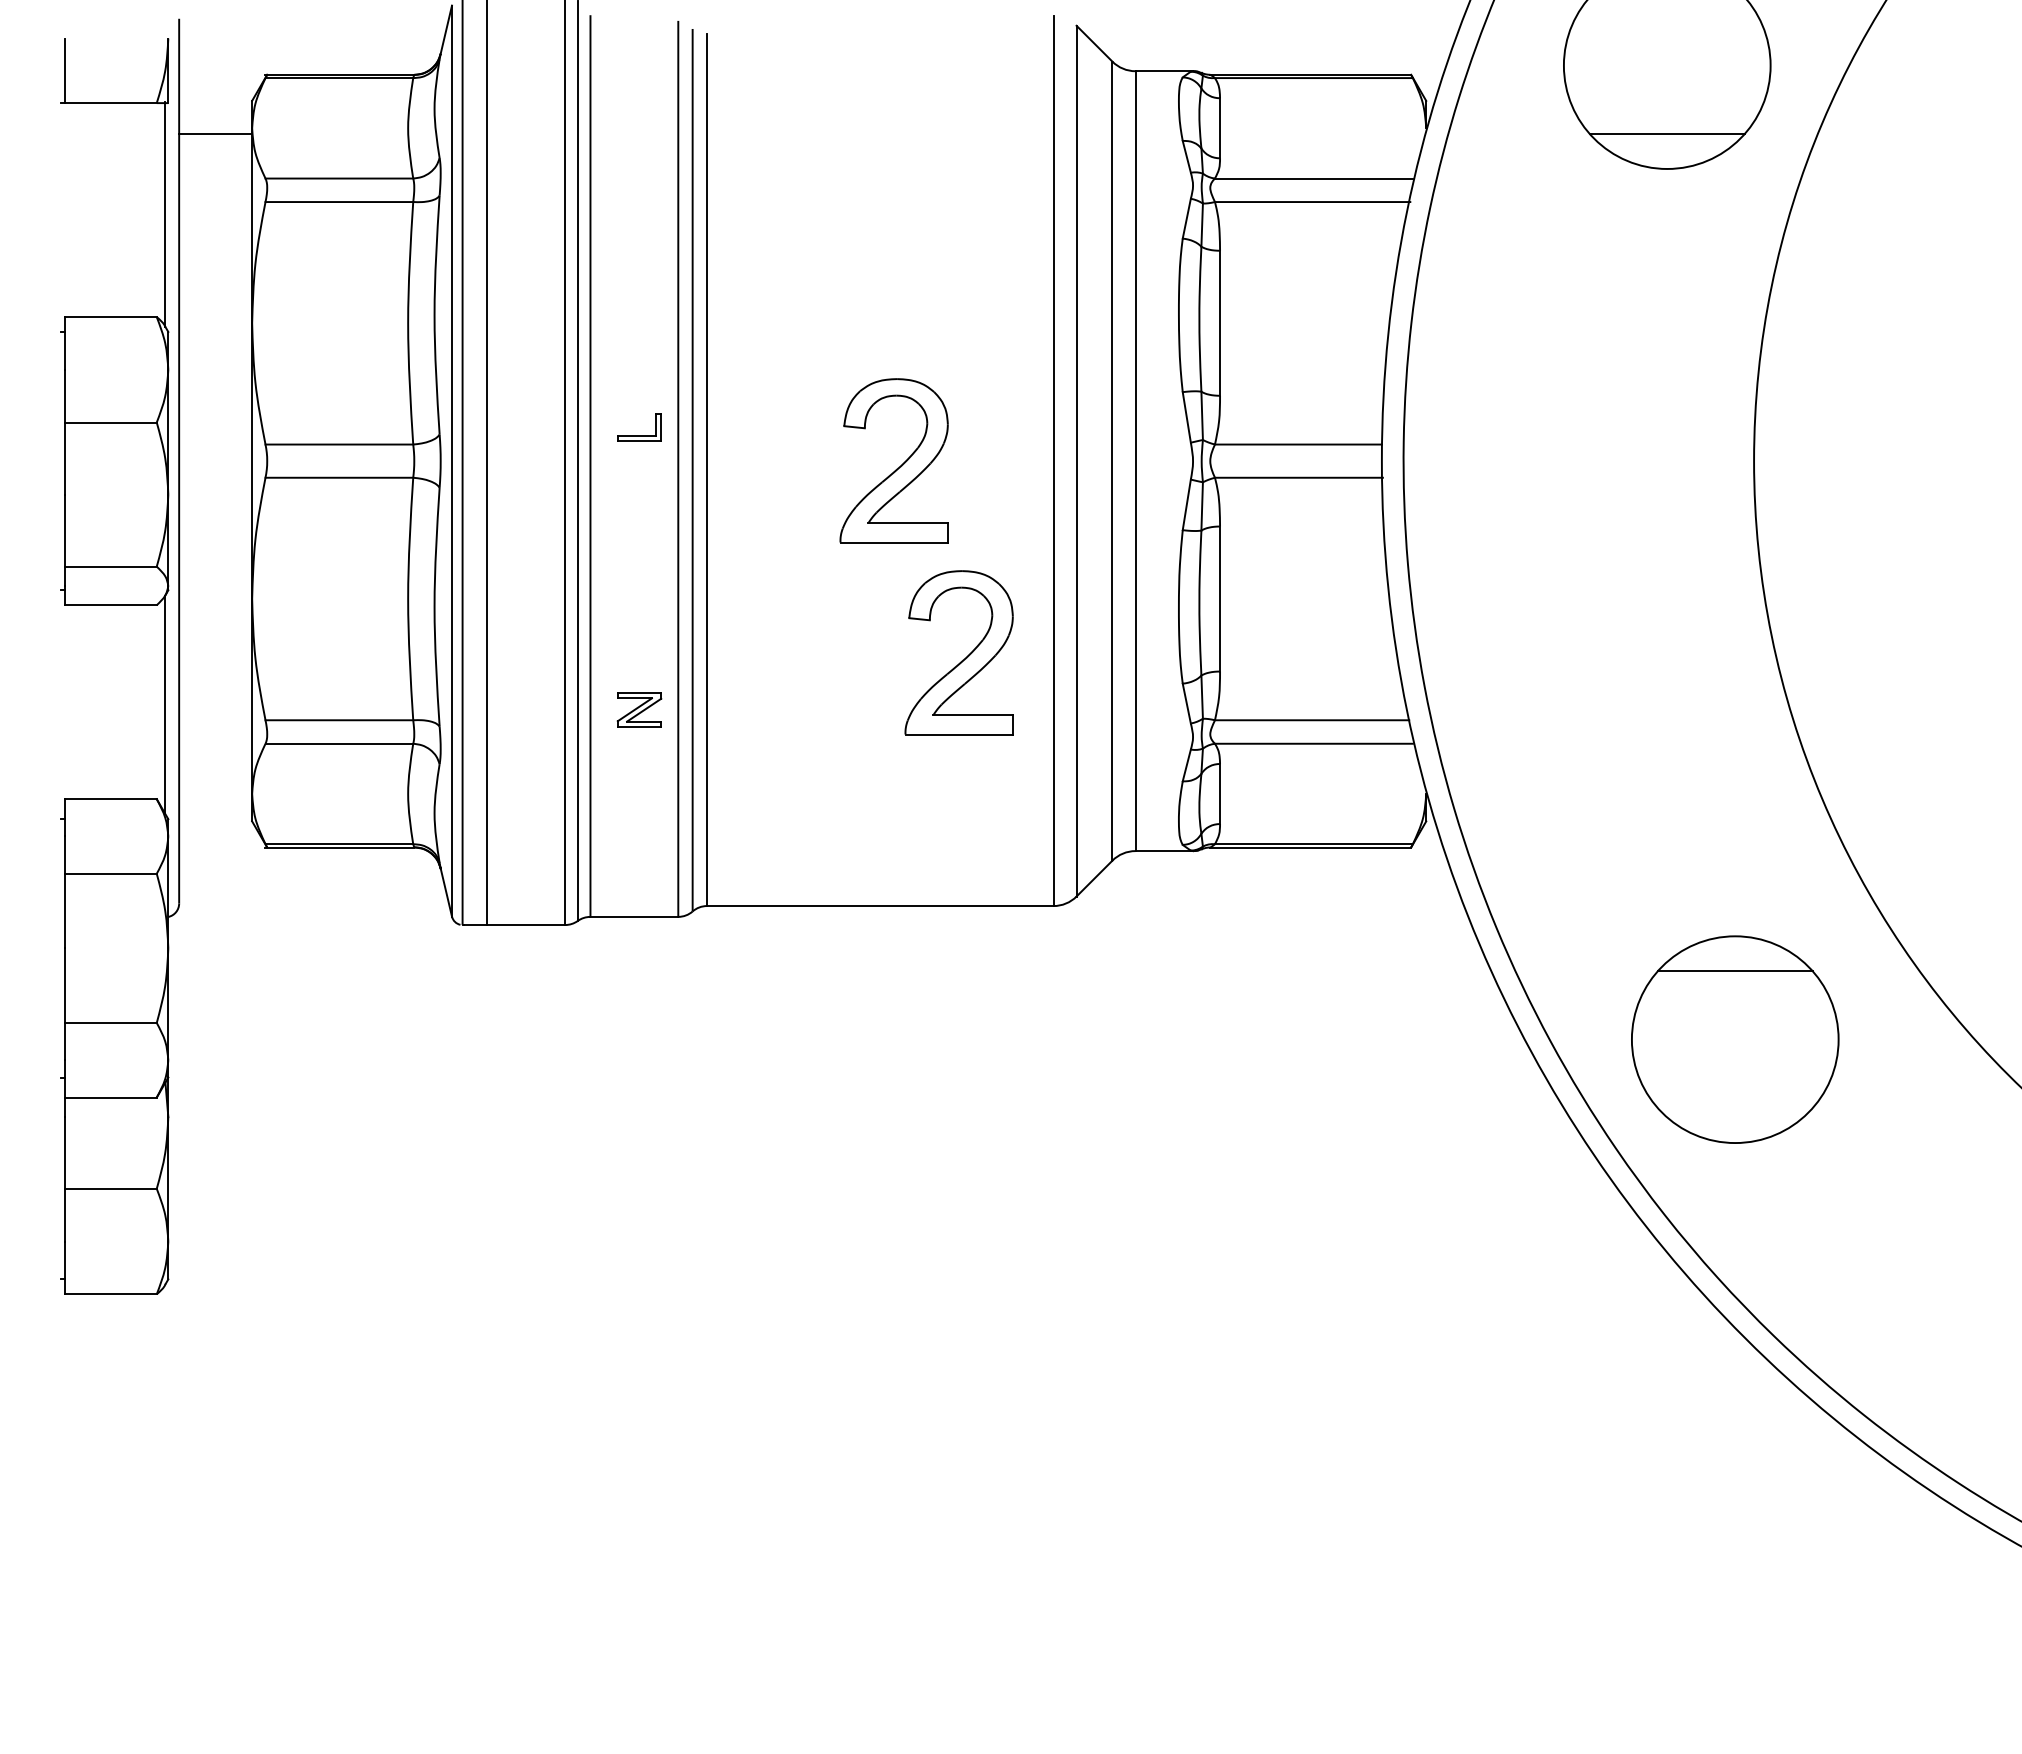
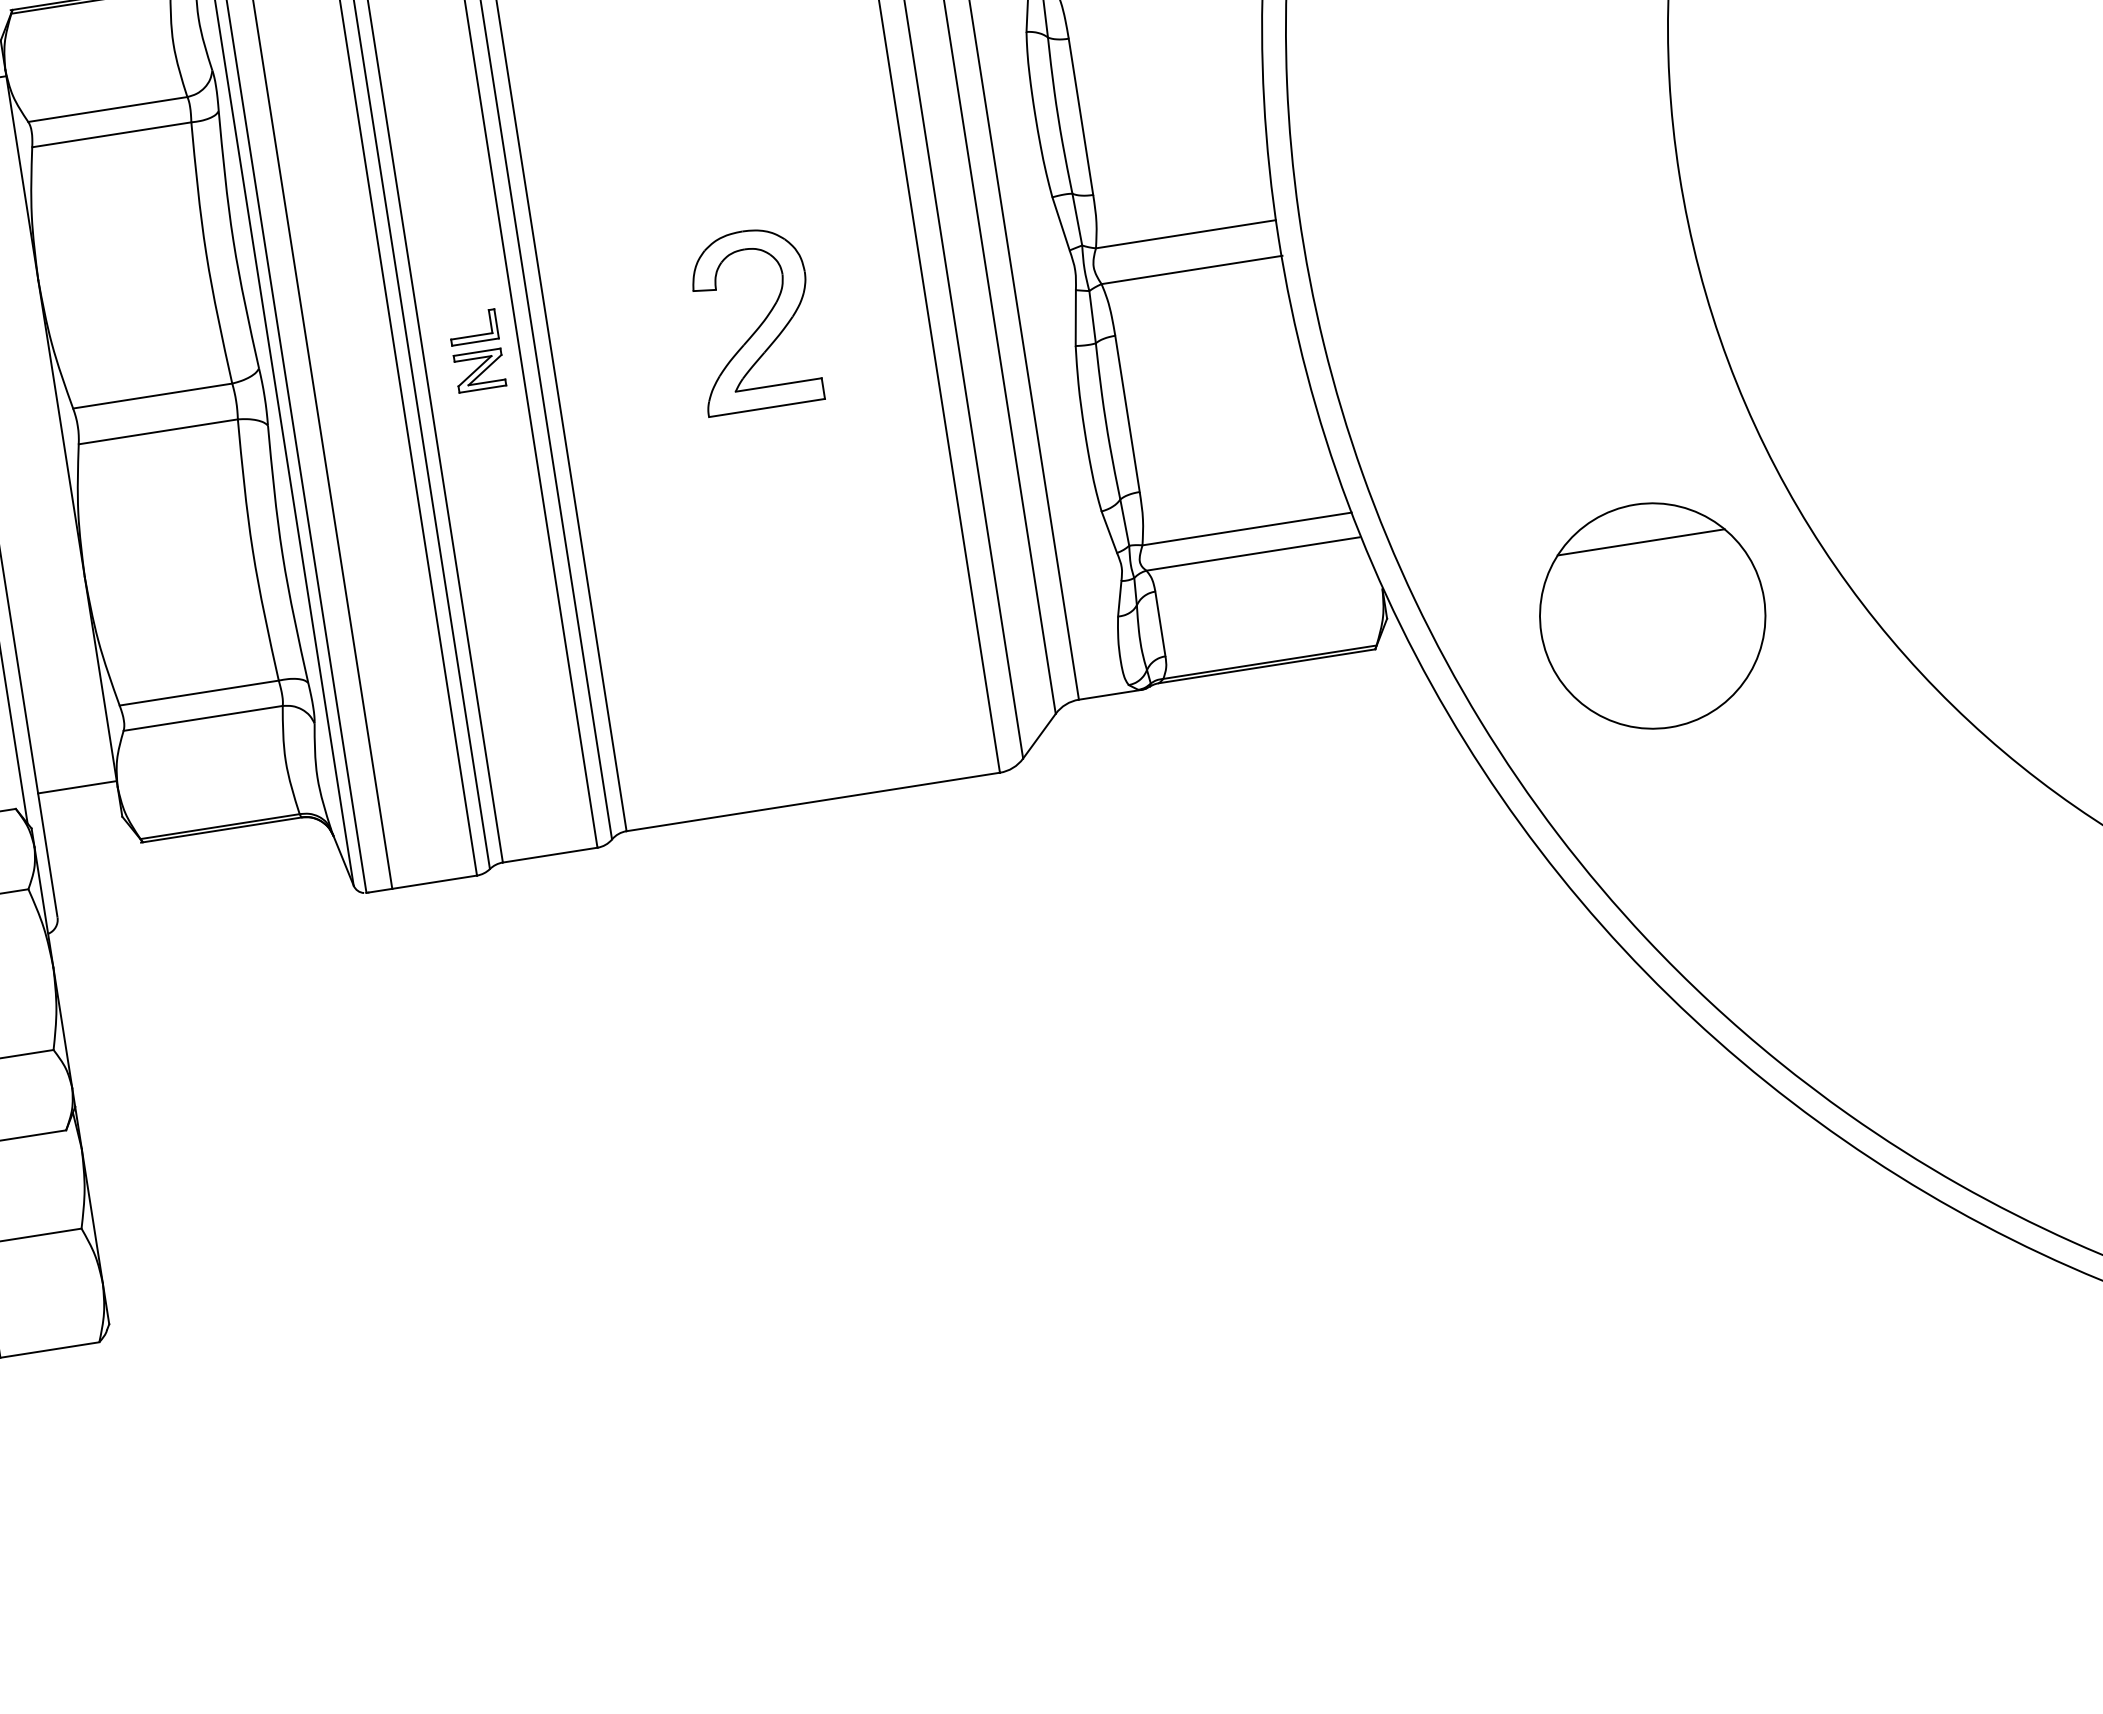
part: (964, 658) -> (862, 521), removed
part: (639, 709) -> (479, 370), moved
line: (215, 788) -> (77, 787), added
part: (1735, 1039) -> (1652, 615), moved

